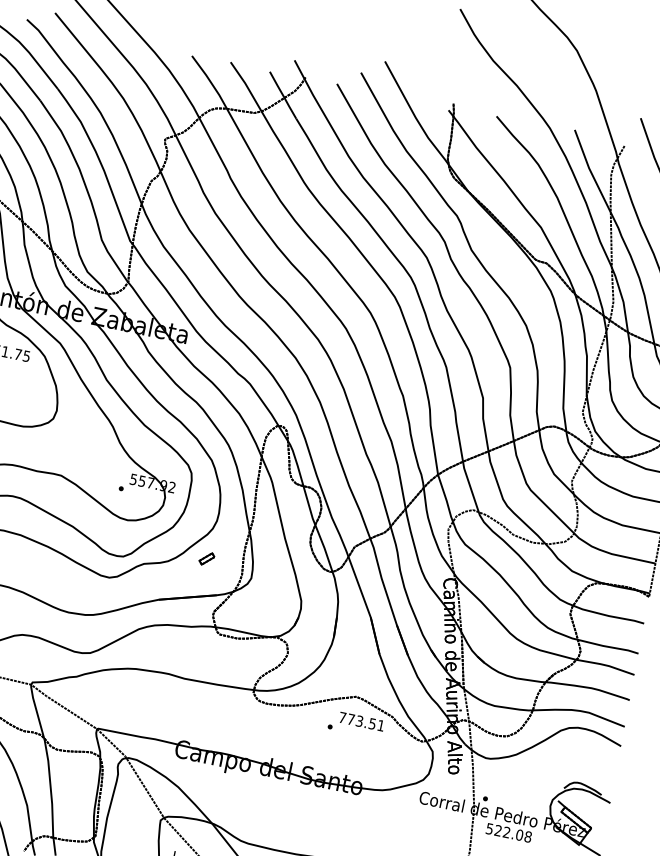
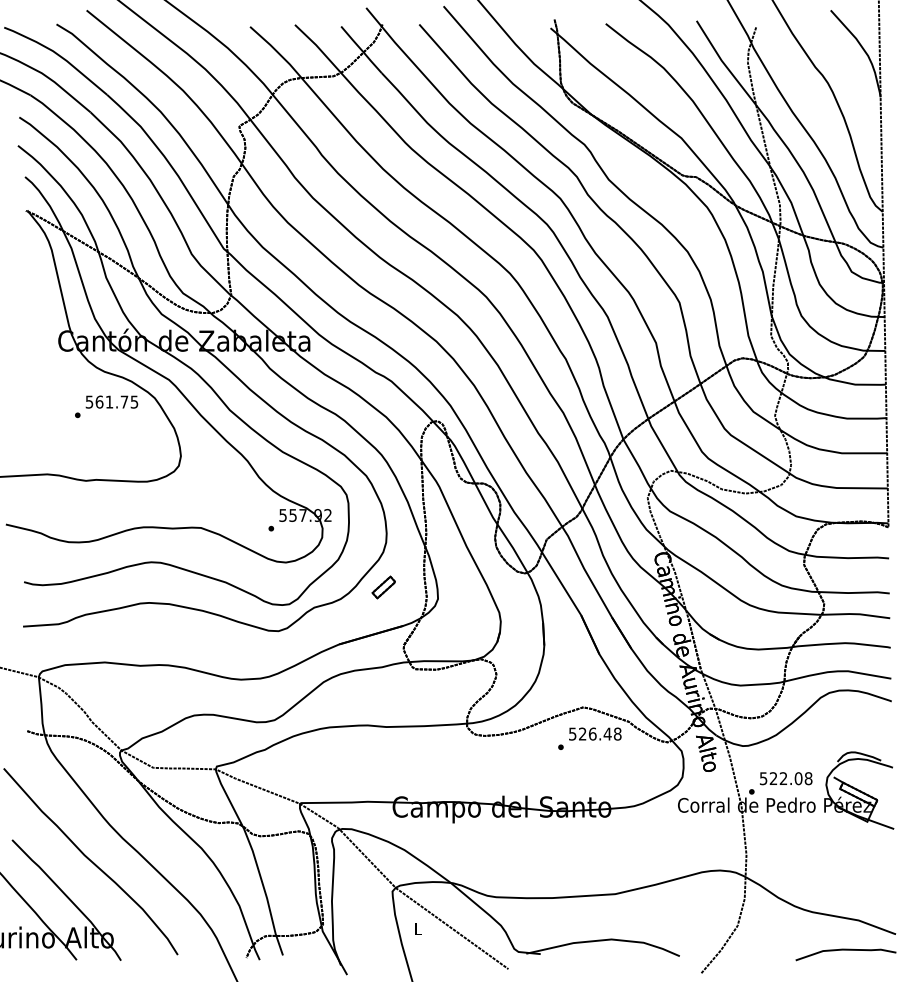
part: (206, 558) -> (383, 587), size x1.43
text: (362, 721) -> (595, 733), 773.51 -> 526.48
text: (509, 832) -> (786, 778), moved

